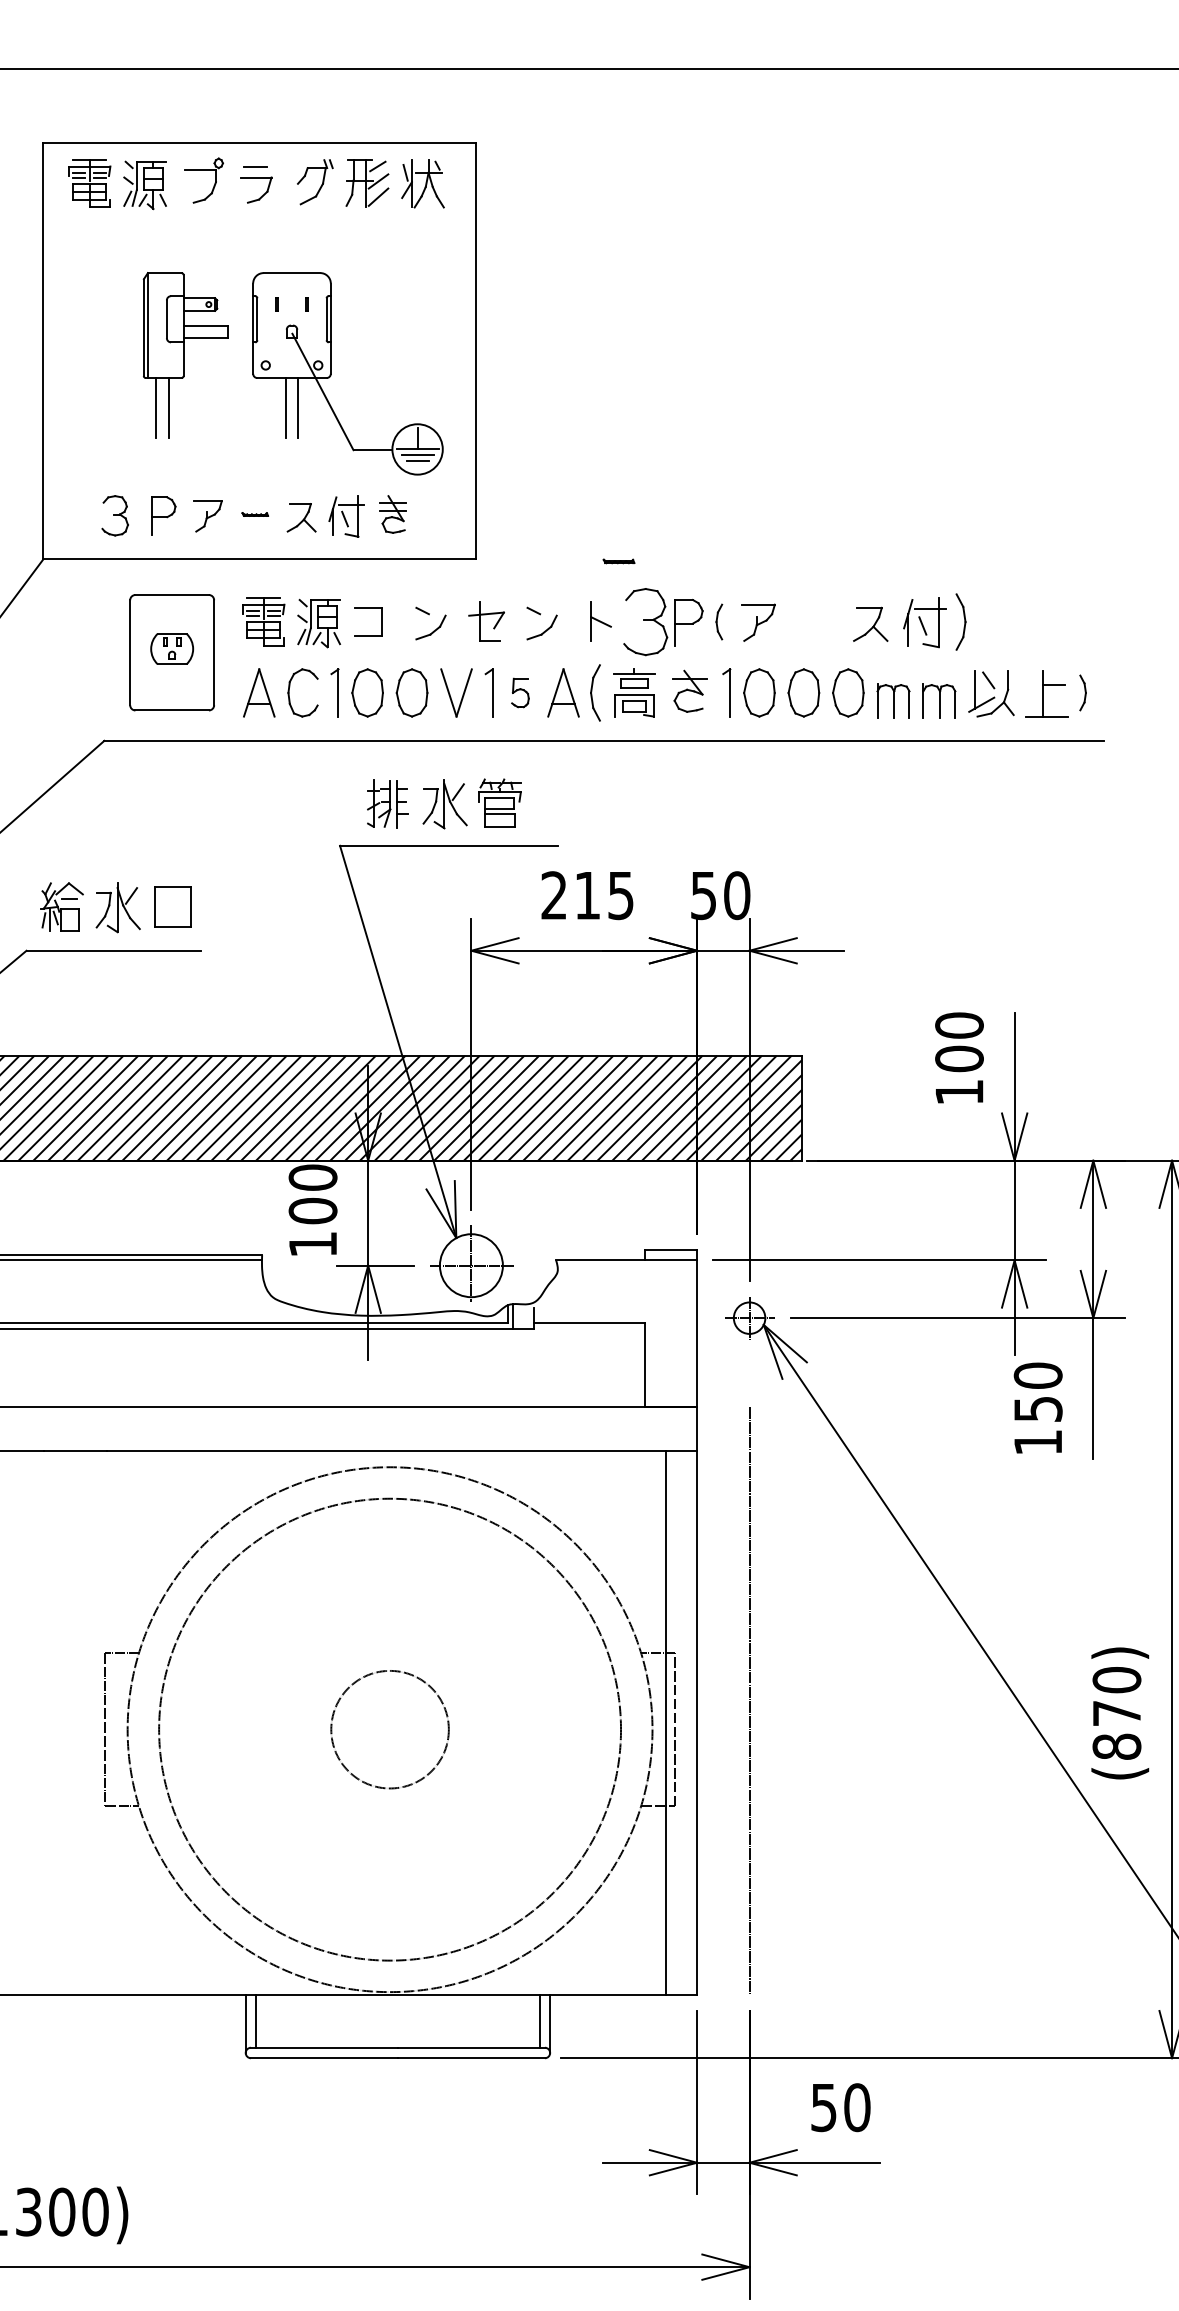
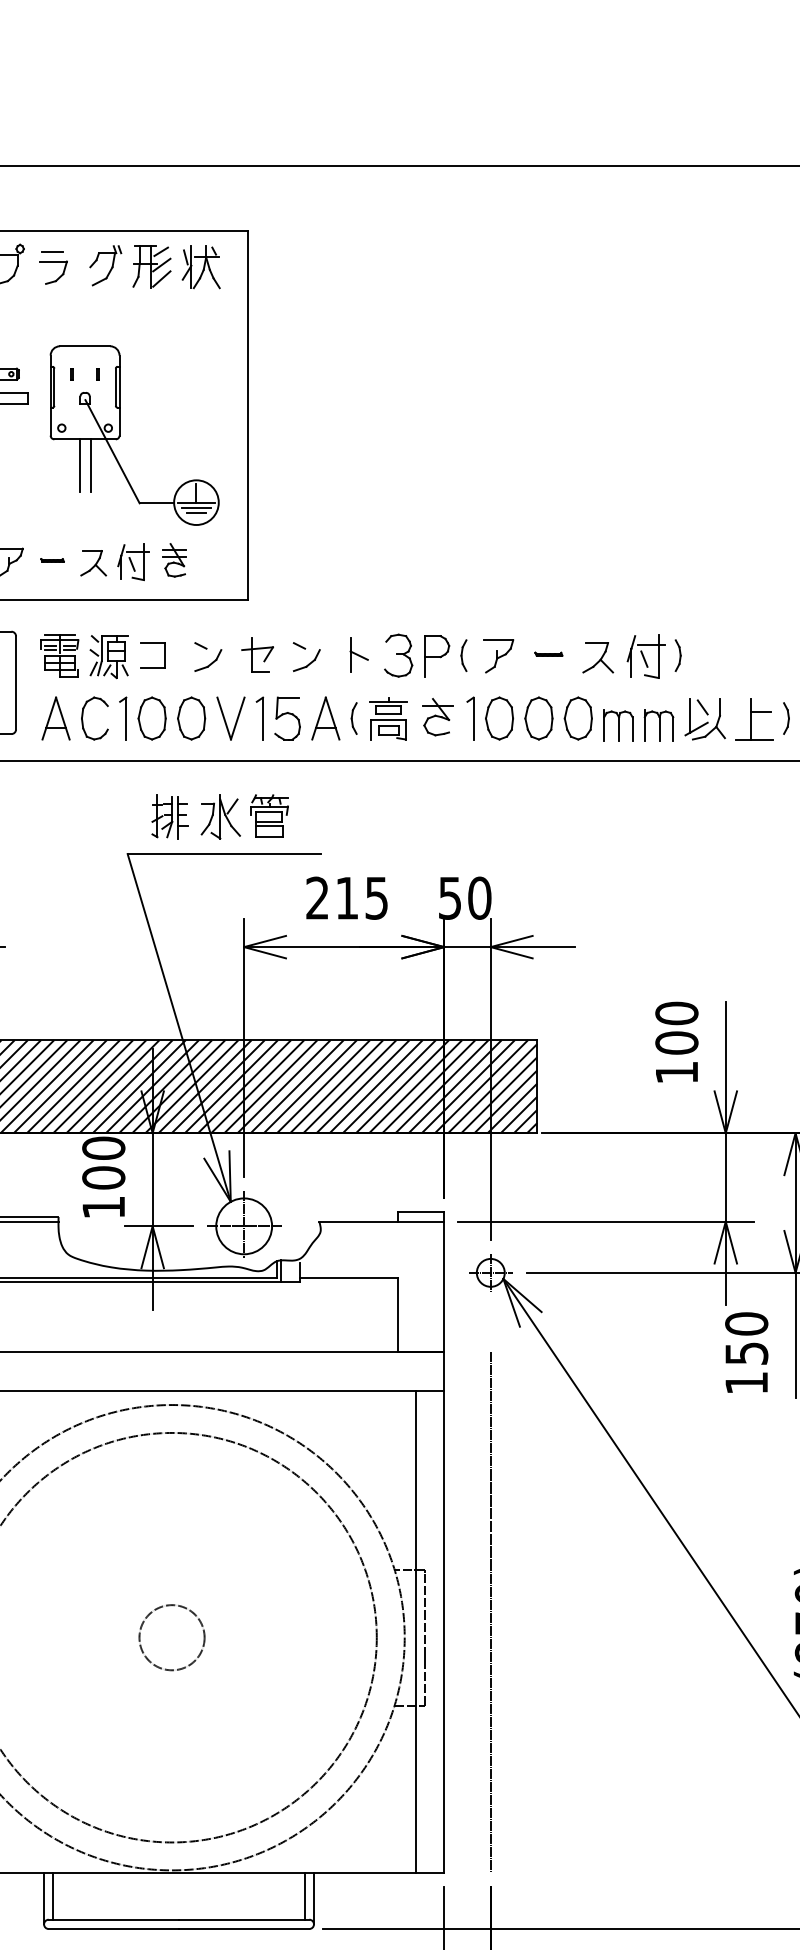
part: (618, 561) -> (548, 654), moved
part: (645, 621) -> (398, 655), size x0.71
part: (960, 621) -> (677, 655), size x0.62
part: (520, 692) -> (287, 718), size x1.67
part: (595, 692) -> (354, 718), size x0.62
circle: (389, 1729) -> (171, 1637), size x0.62

